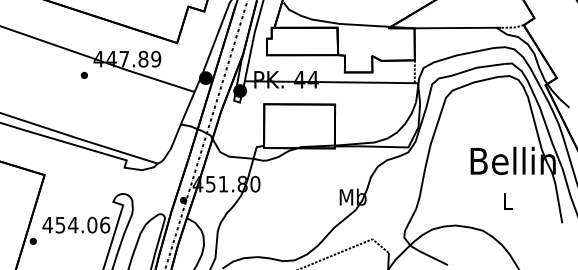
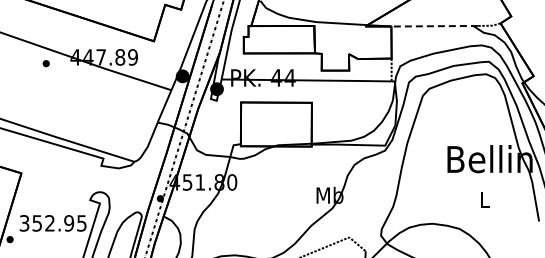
line: (458, 28) -> (435, 26), solid -> dashed
part: (83, 74) -> (45, 62), moved
text: (76, 224) -> (53, 222), 454.06 -> 352.95

